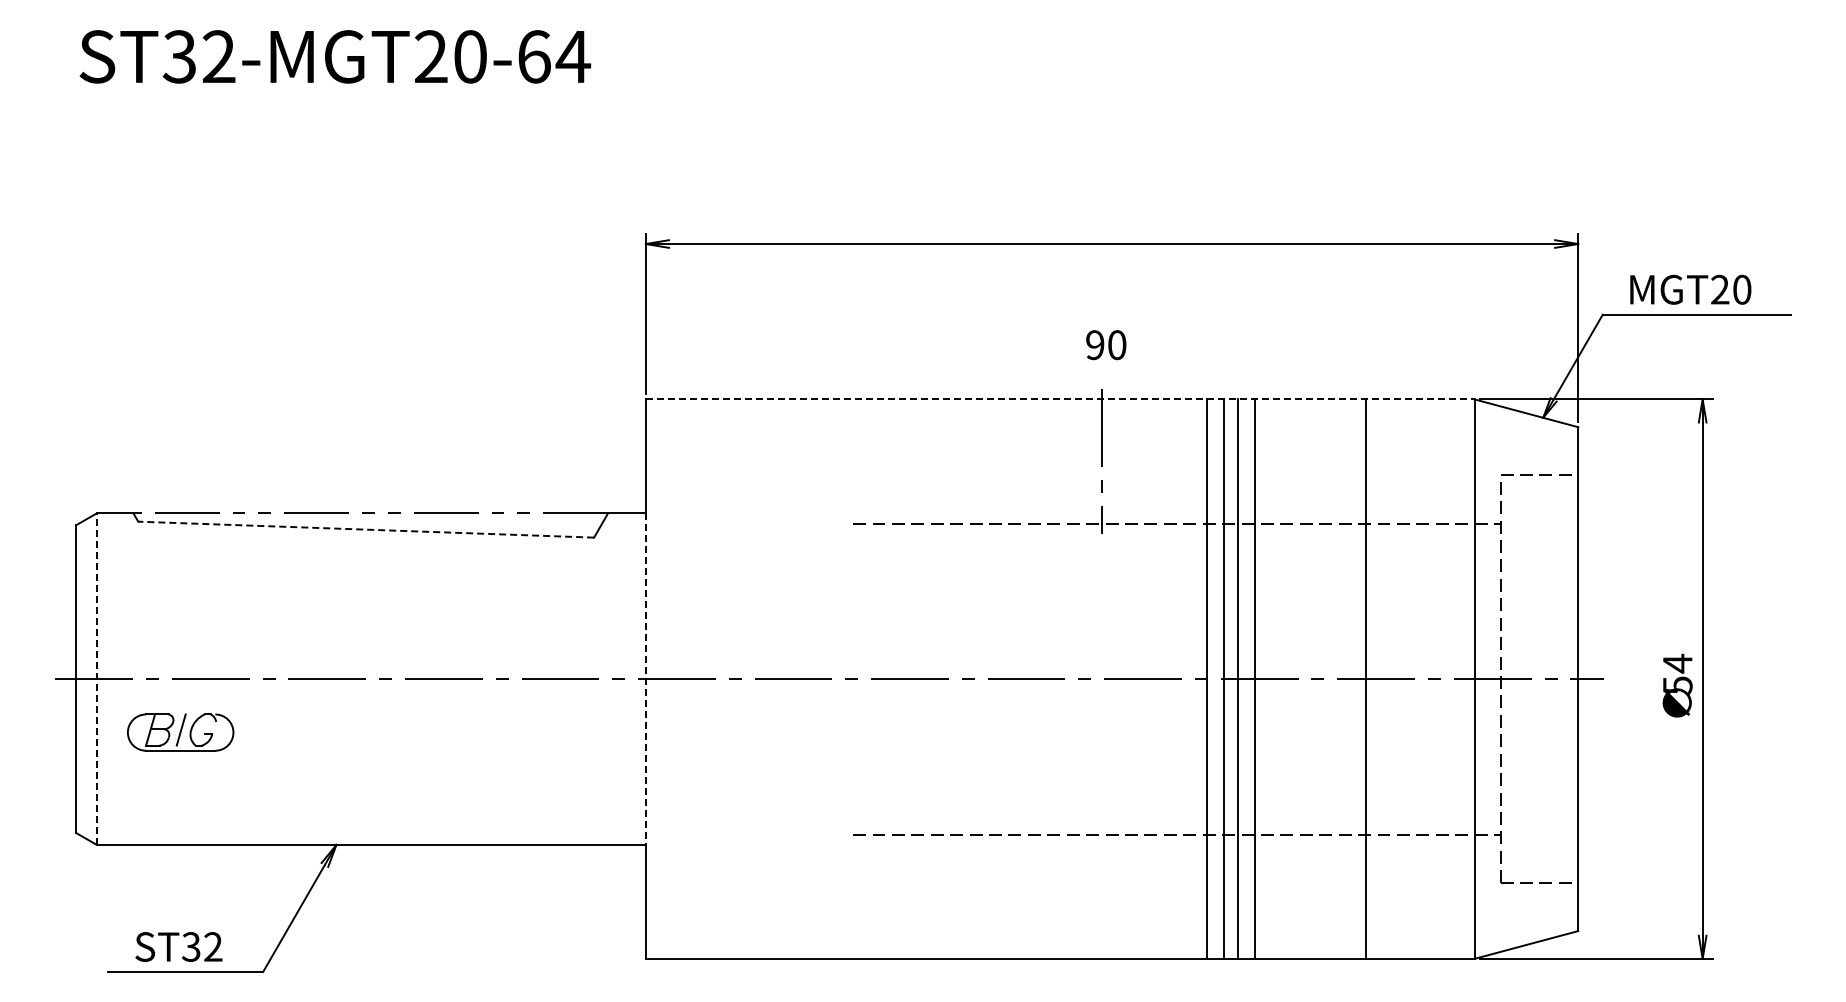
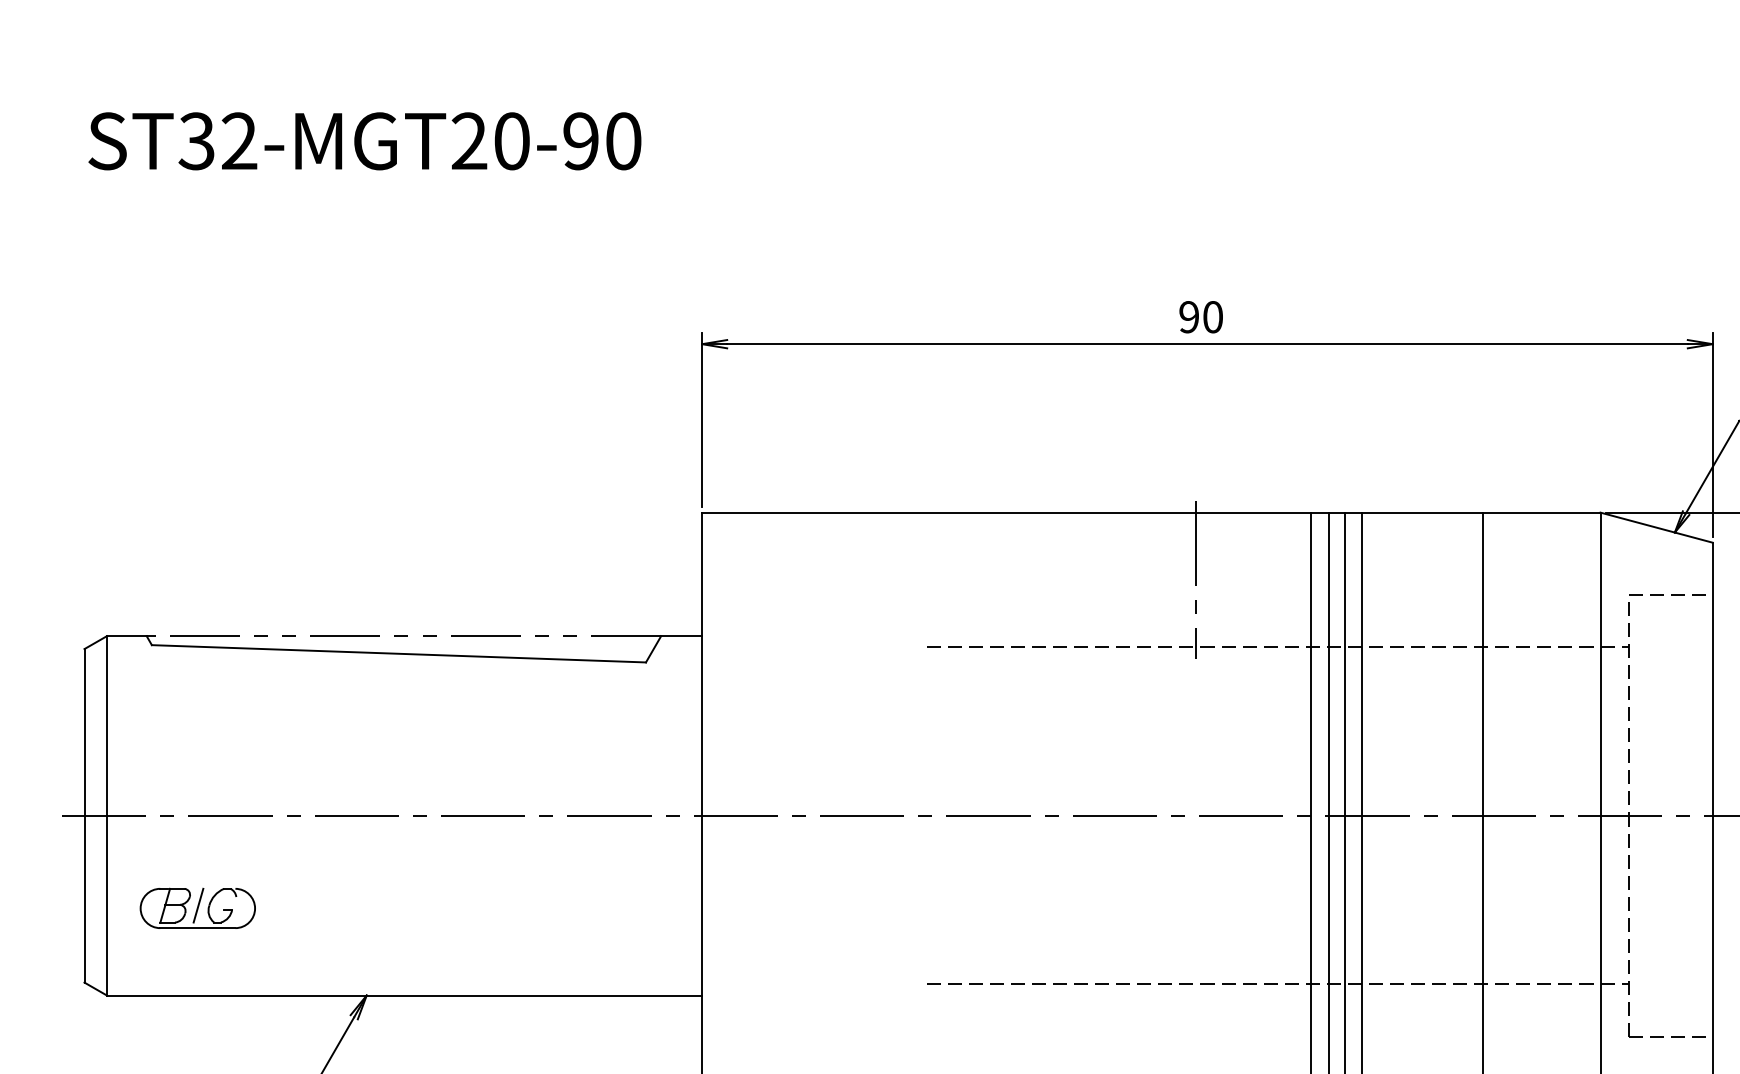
text: (554, 56) -> (603, 140), ST32-MGT20-64 -> ST32-MGT20-90
text: (1106, 345) -> (1201, 317), moved
line: (1060, 399) -> (1151, 512), dashed -> solid
line: (365, 529) -> (398, 653), dashed -> solid
line: (96, 679) -> (106, 816), dashed -> solid
line: (645, 679) -> (701, 816), dashed -> solid
part: (180, 732) -> (197, 908), moved

